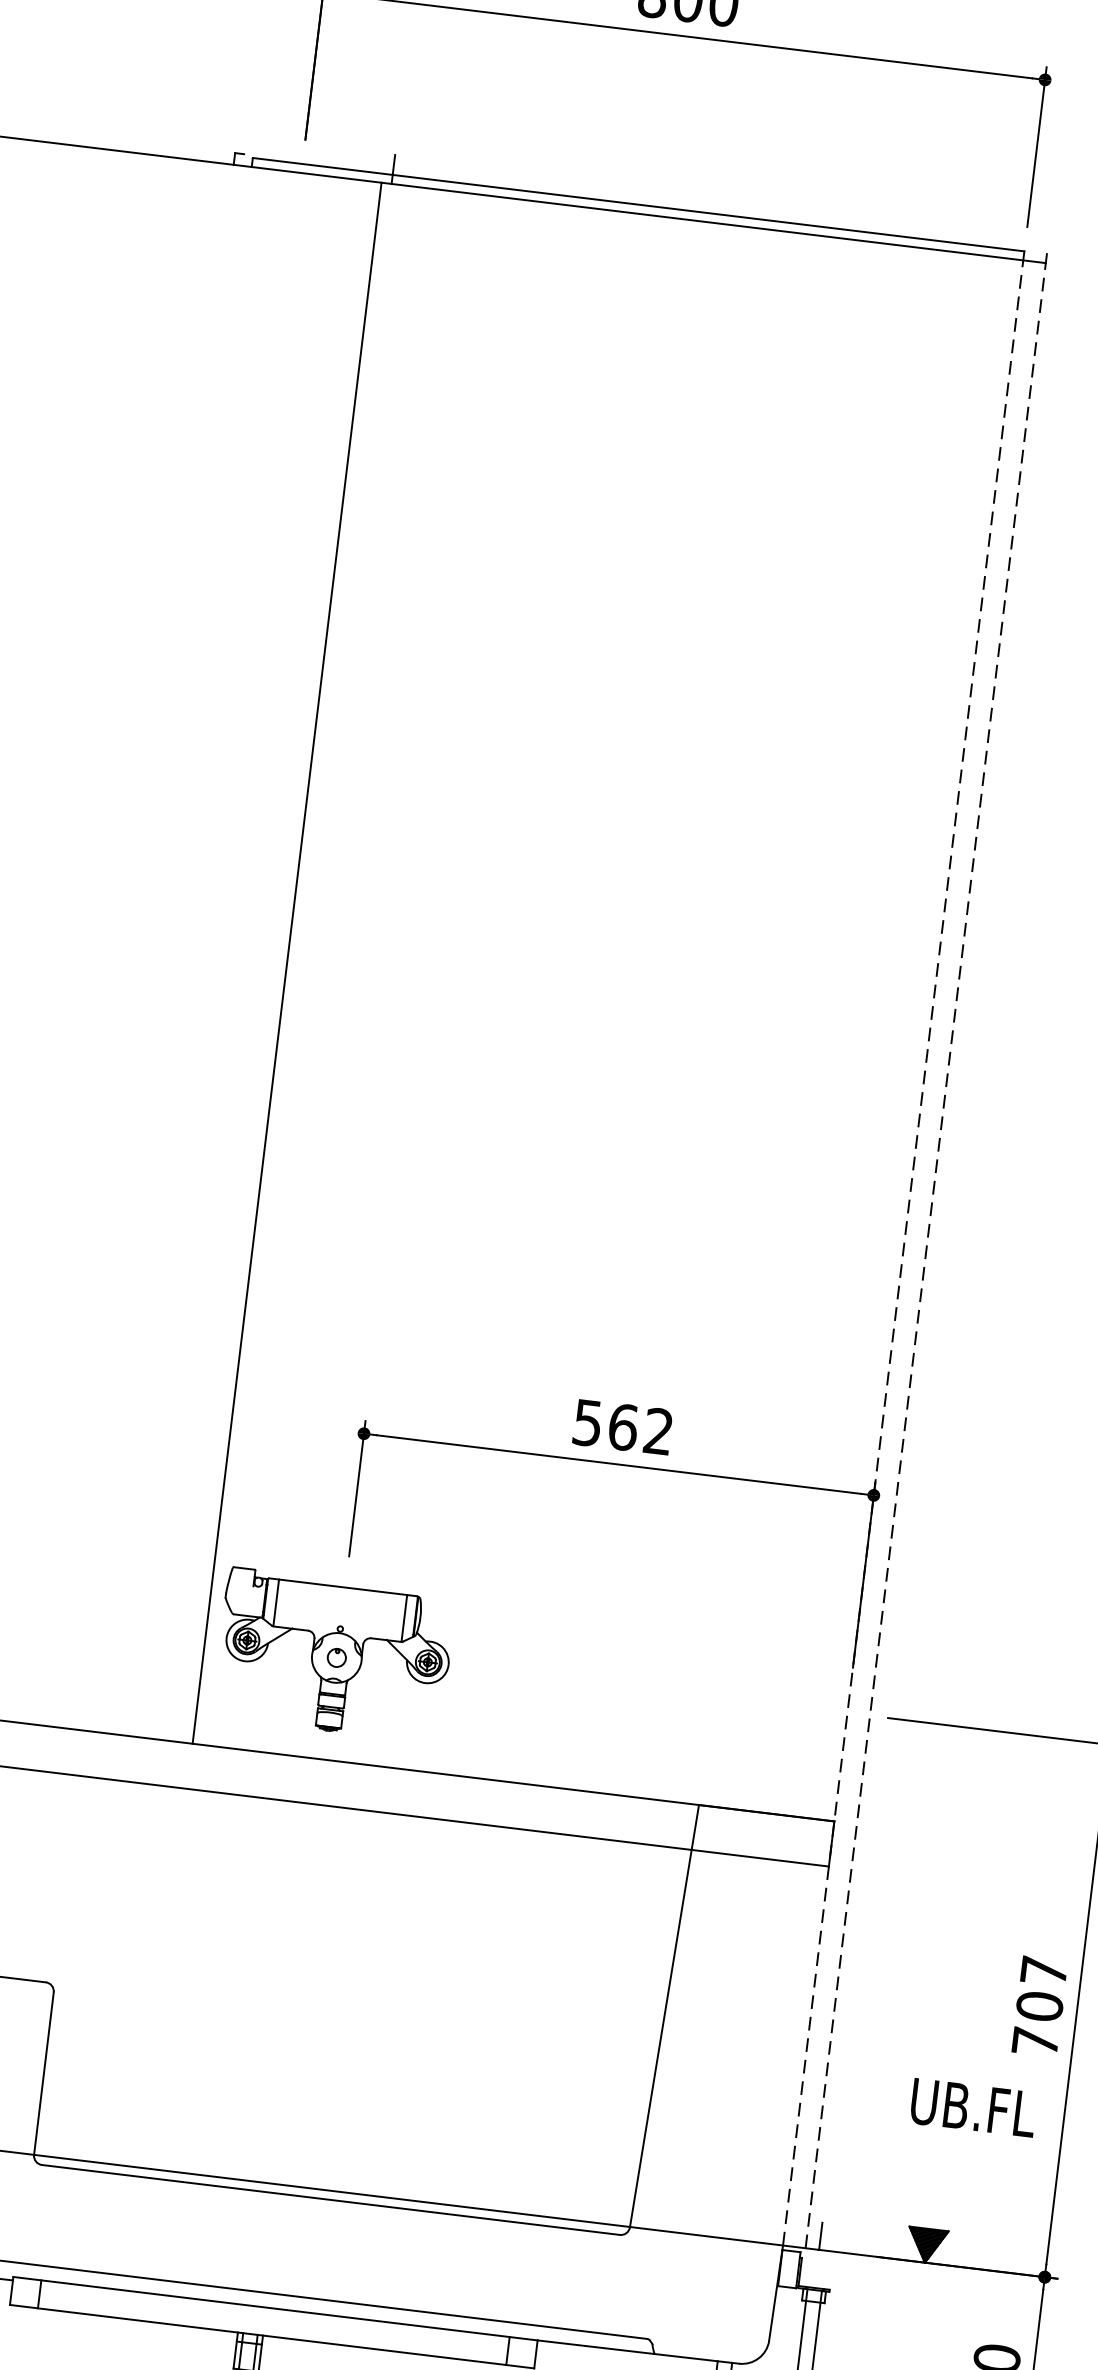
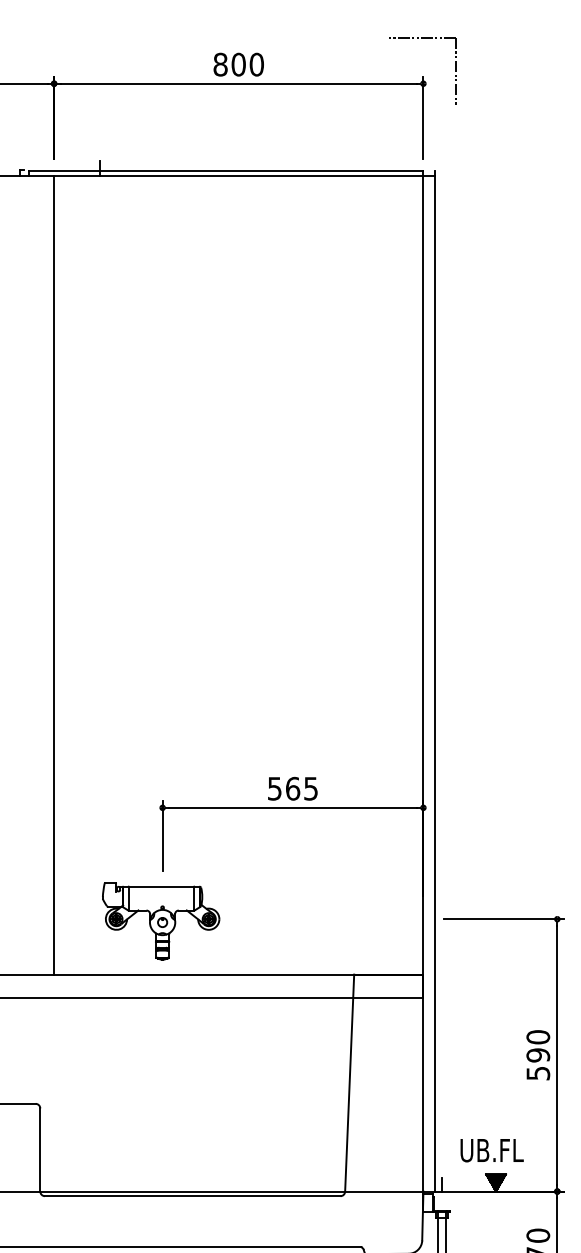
line: (287, 963) -> (54, 575), moved
line: (903, 1252) -> (423, 683), dashed -> solid
line: (924, 1254) -> (434, 683), dashed -> solid
text: (657, 1430) -> (310, 788), 562 -> 565
text: (1040, 2006) -> (538, 1055), 707 -> 590
text: (972, 2107) -> (491, 1150), moved

